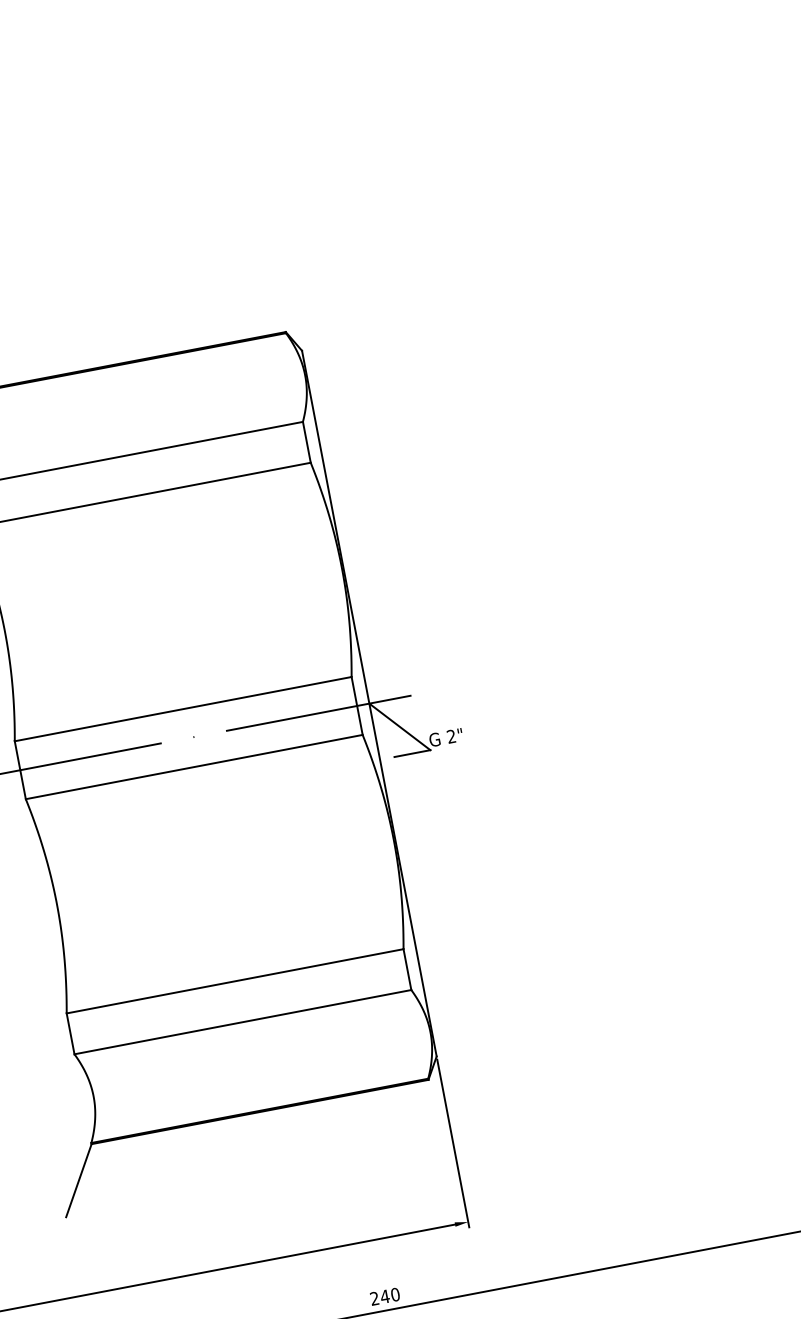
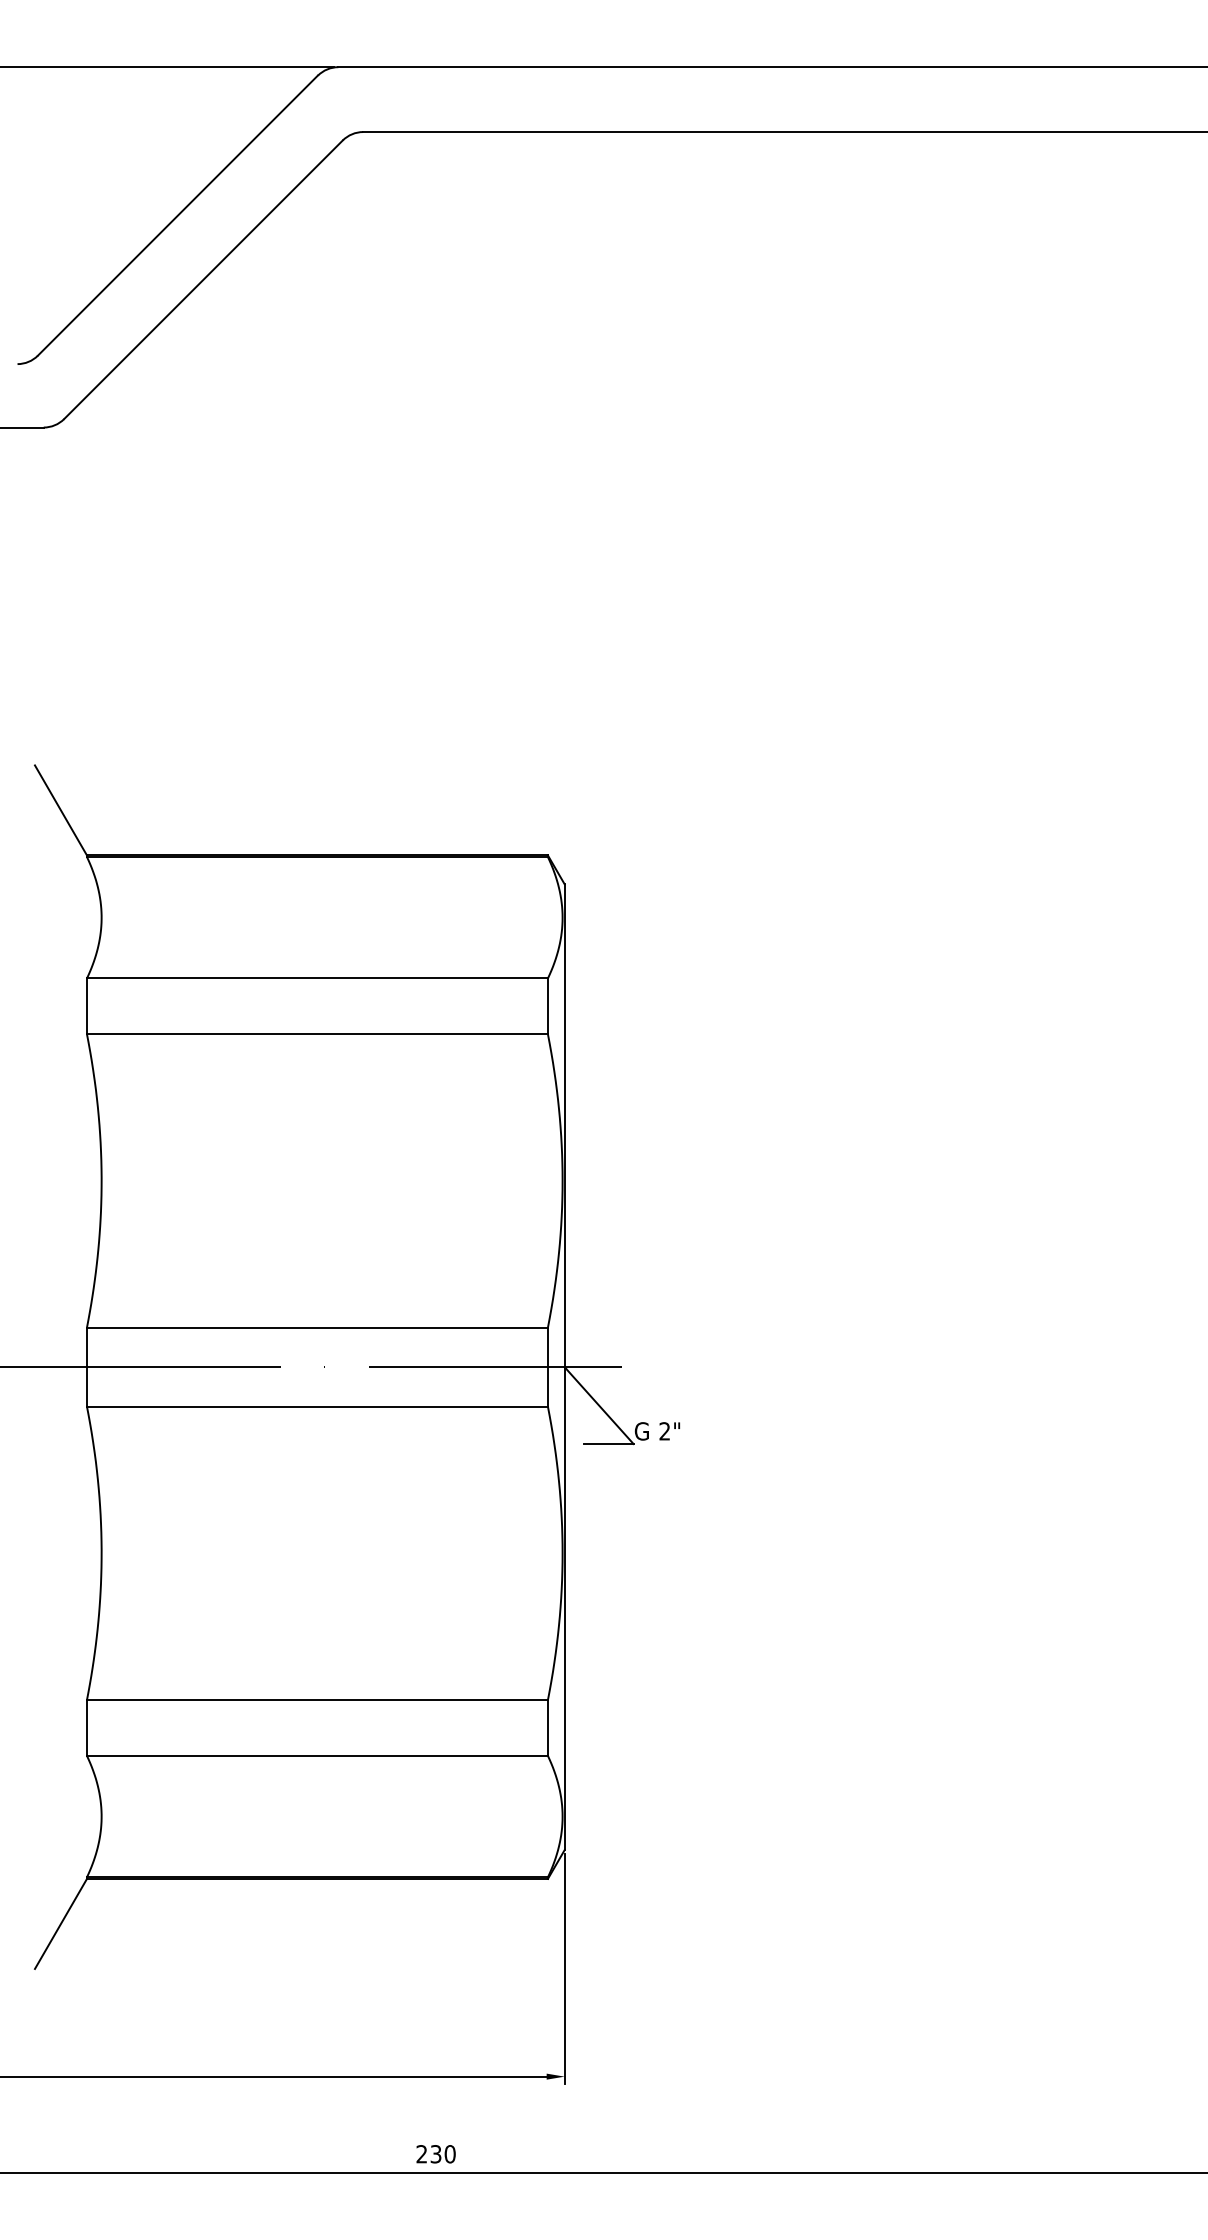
text: (384, 1296) -> (435, 2154), 240 -> 230

